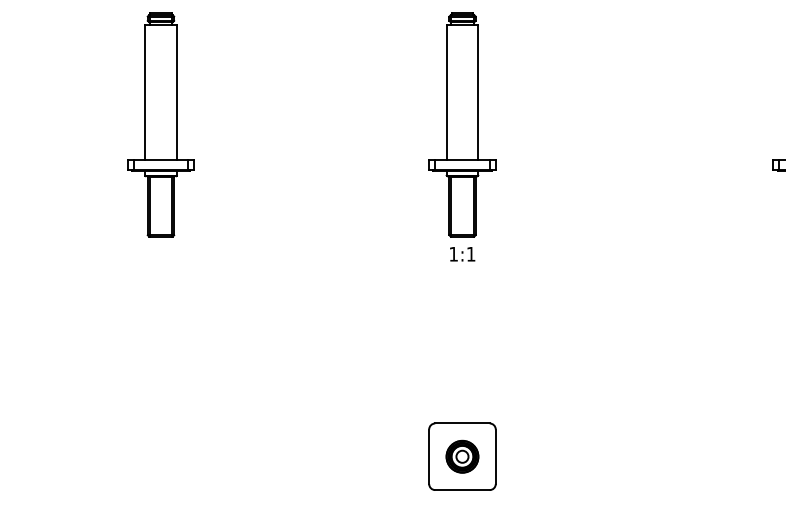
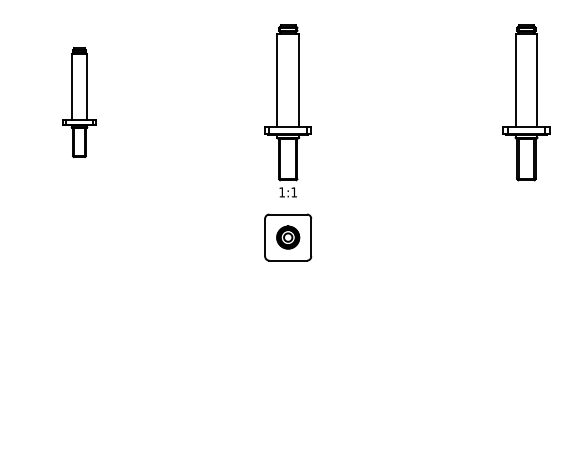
part: (161, 124) -> (79, 102), size x0.7
part: (462, 456) -> (288, 237), moved

